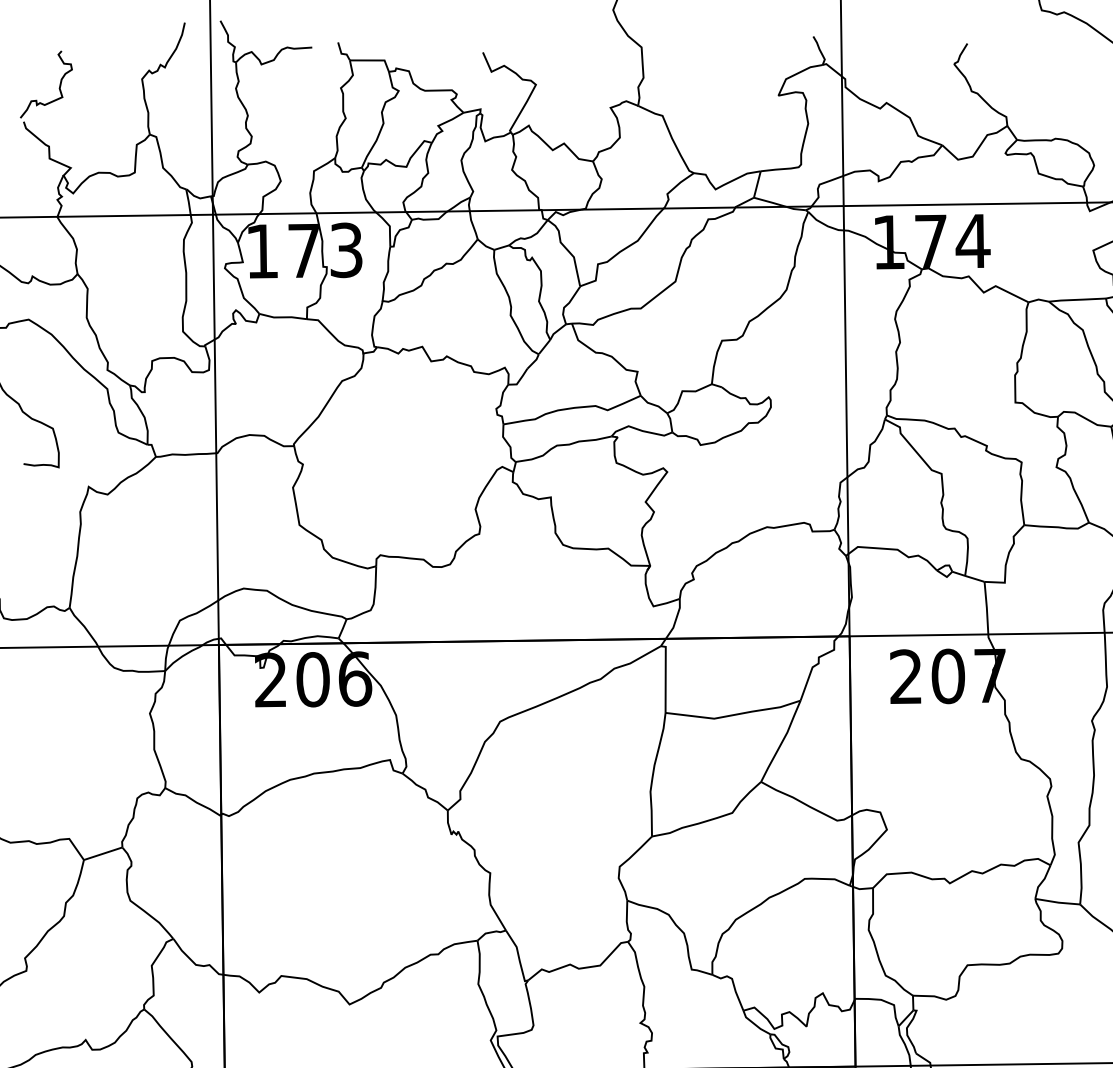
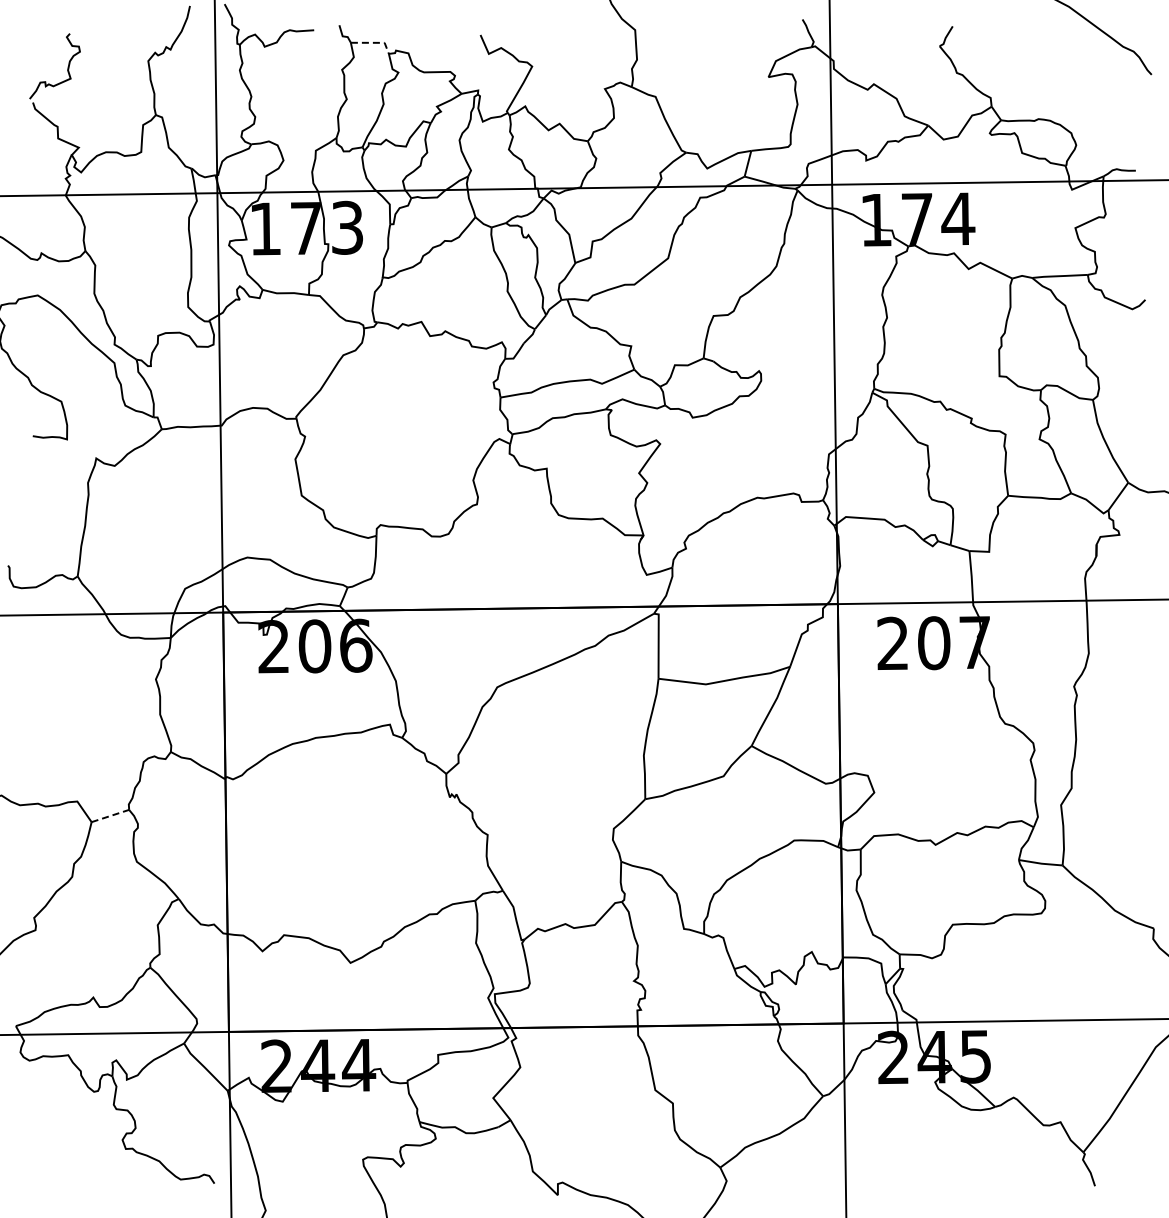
line: (374, 60) -> (374, 42), solid -> dashed
line: (103, 854) -> (110, 816), solid -> dashed

